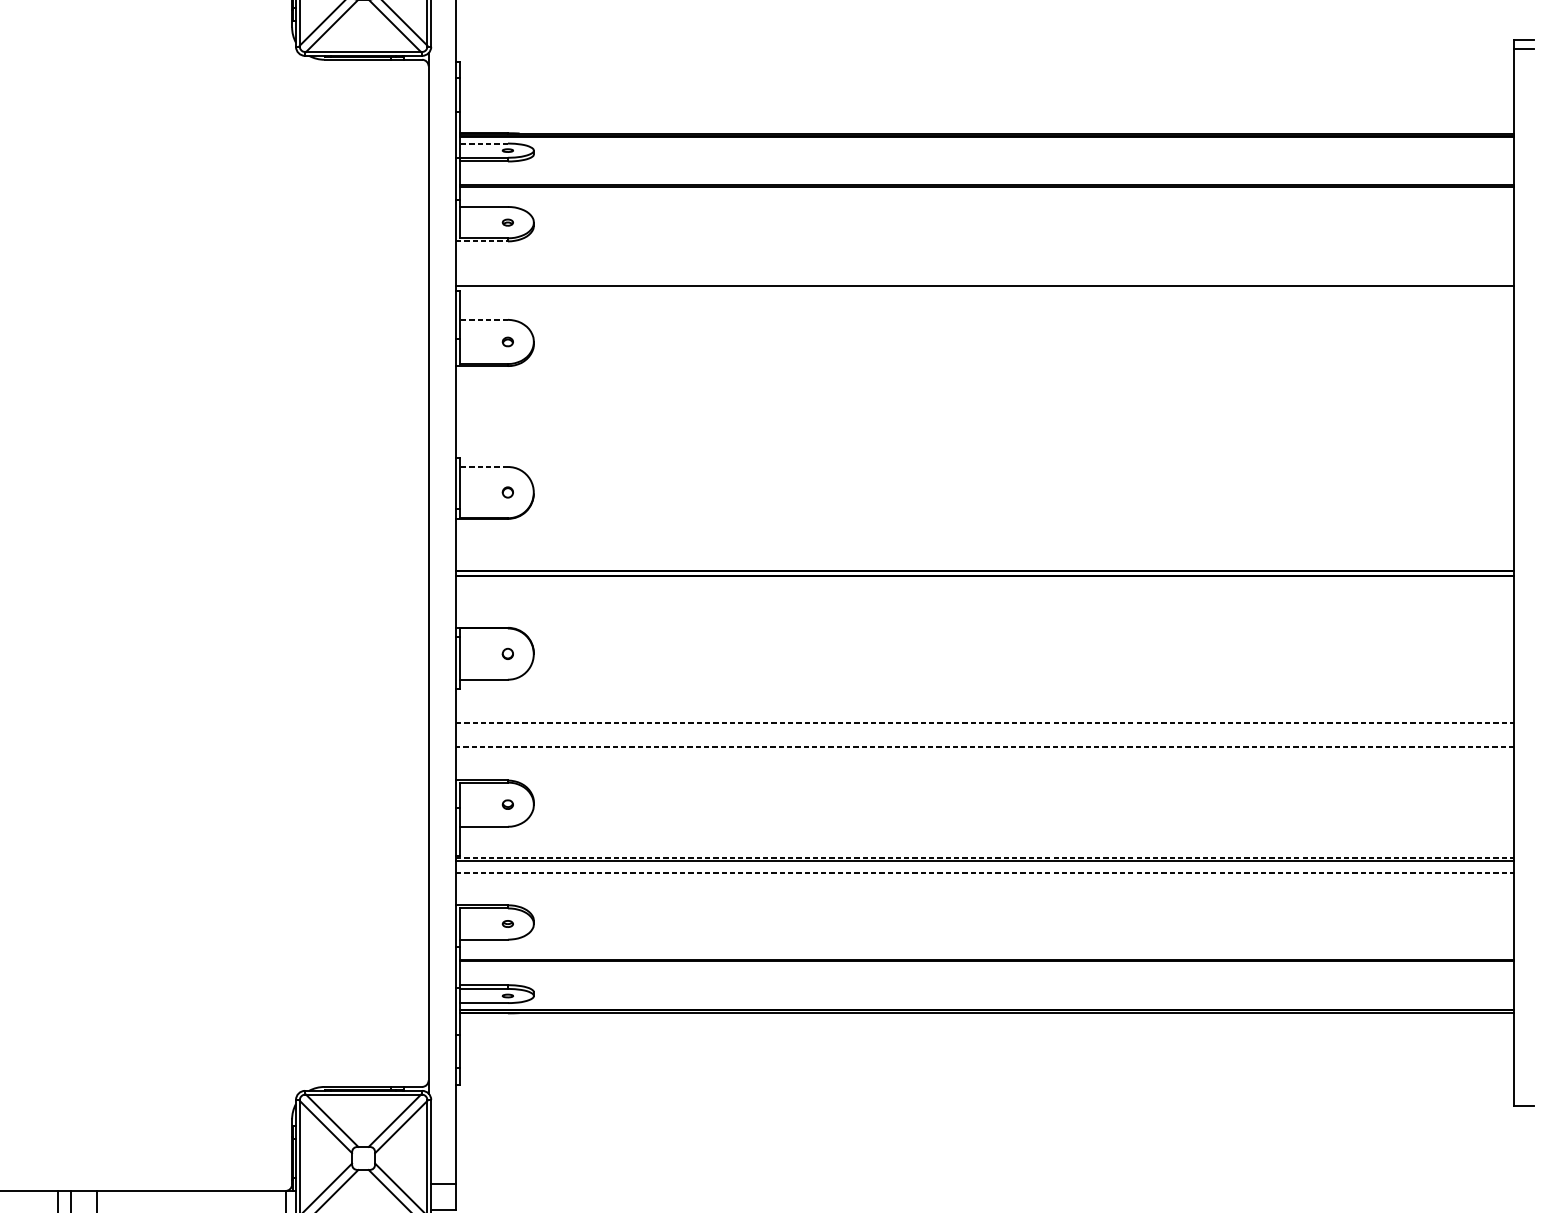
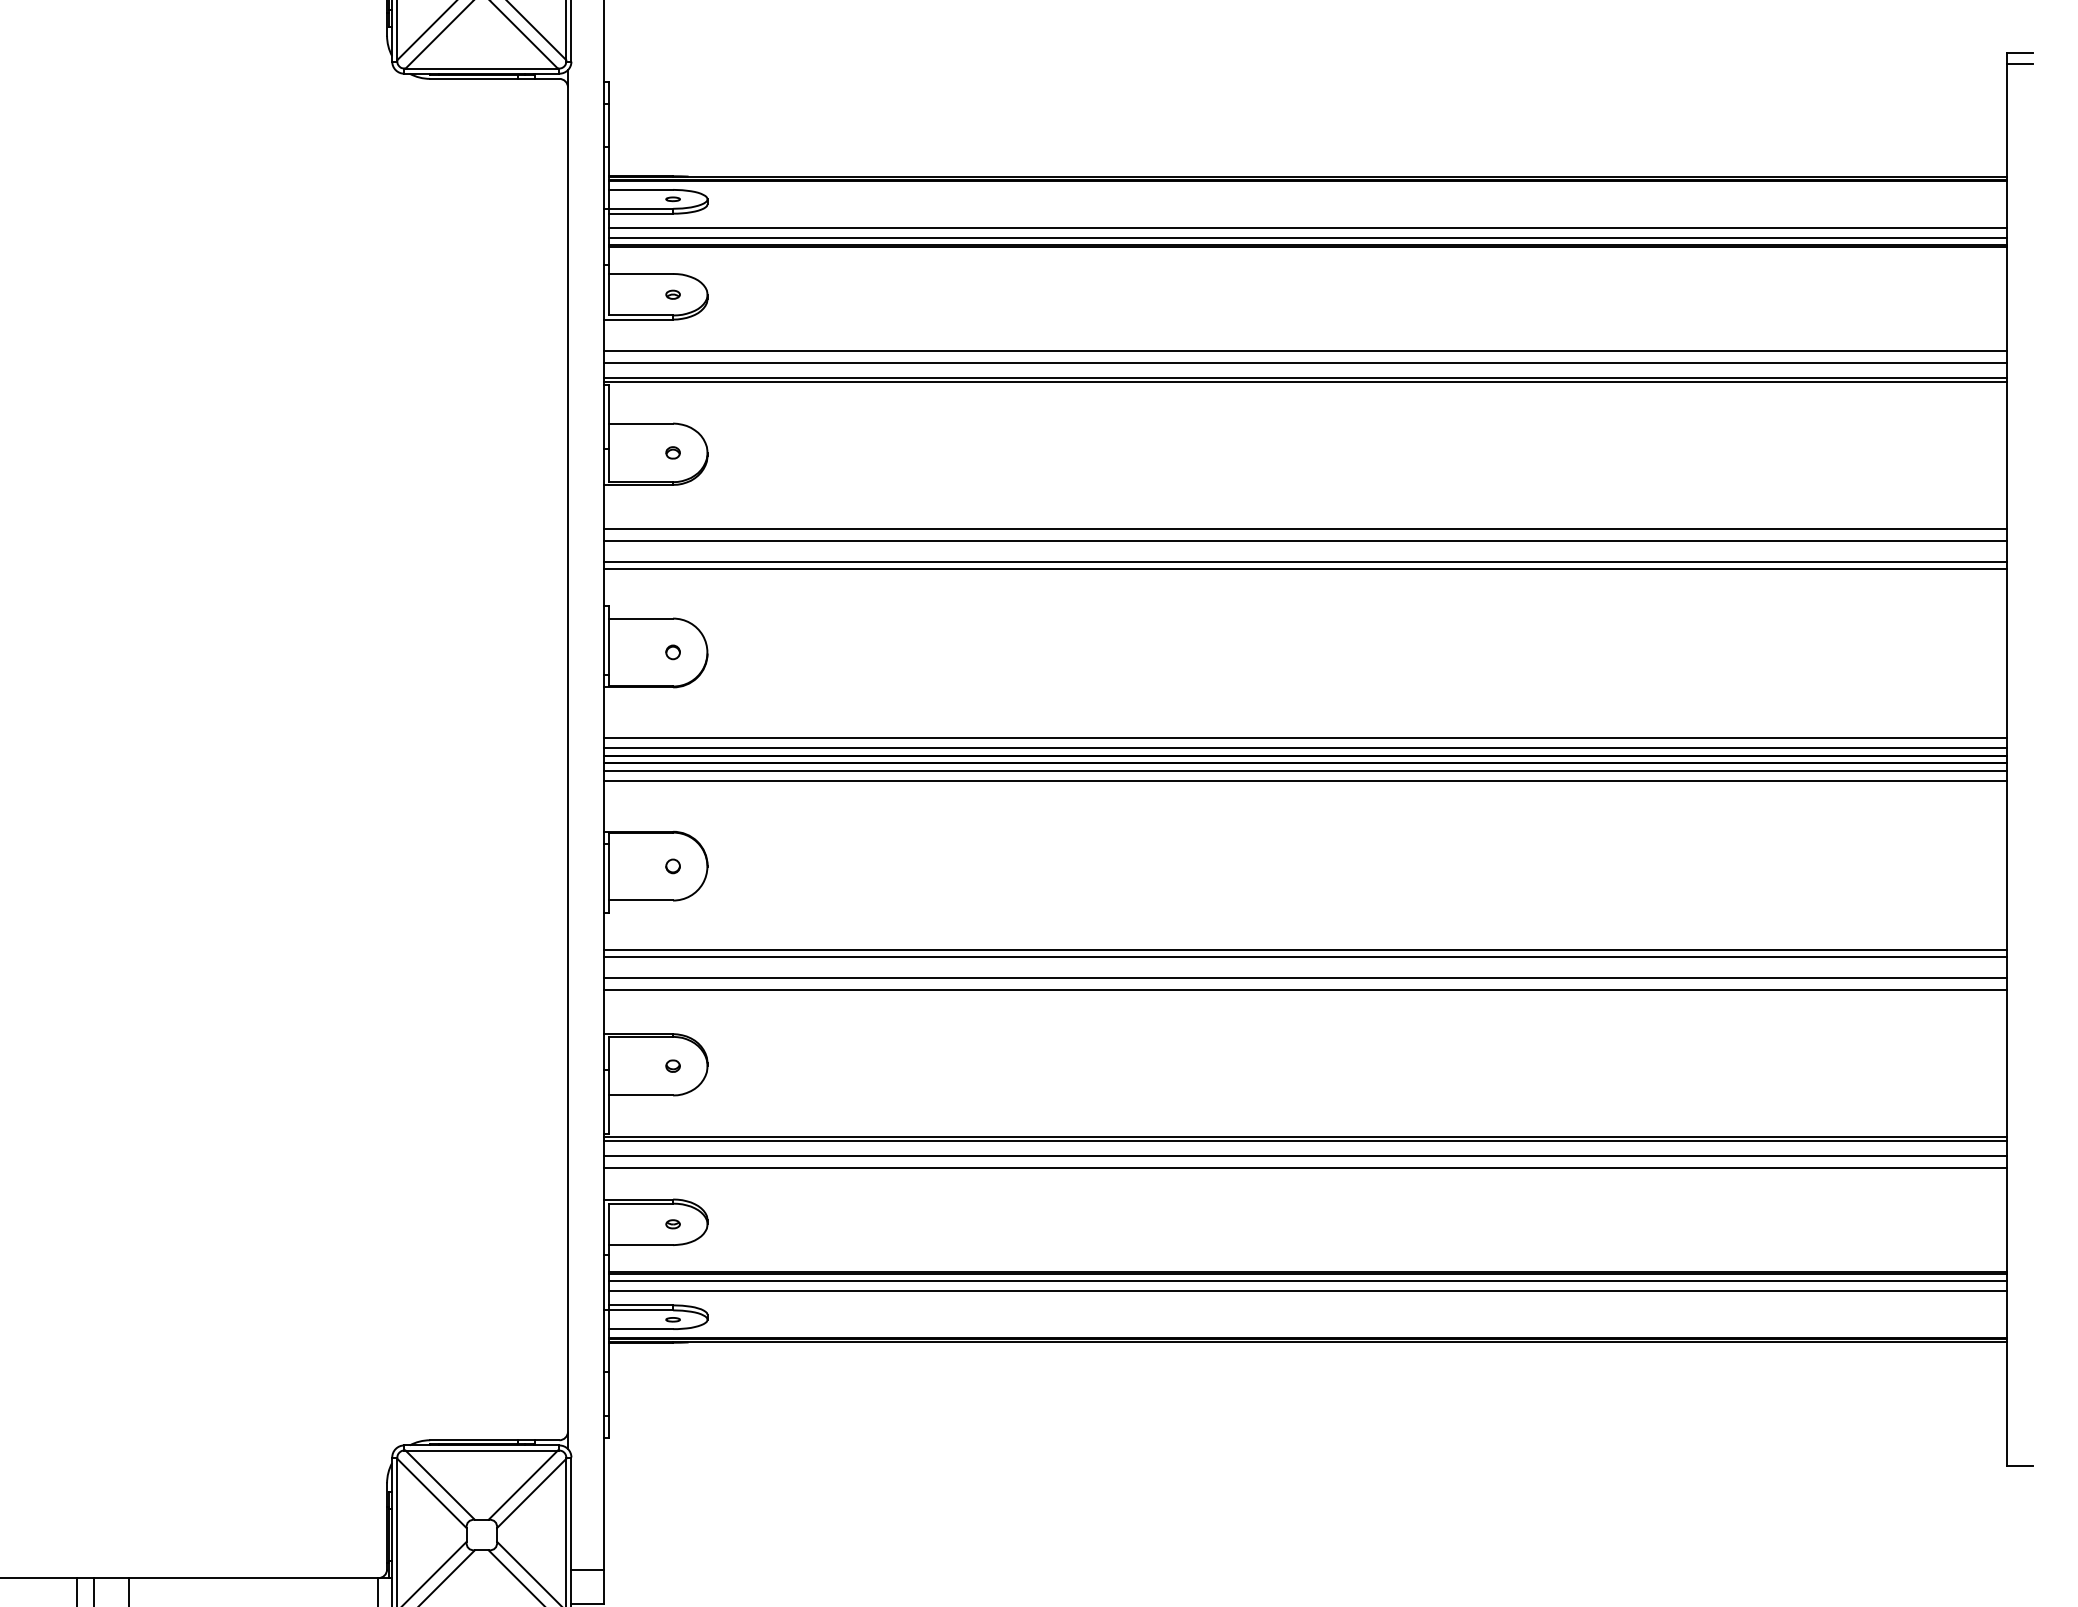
line: (484, 143) -> (641, 189), dashed -> solid
line: (986, 171) -> (1307, 227), added
line: (986, 180) -> (1307, 238), added
line: (482, 241) -> (639, 319), dashed -> solid
line: (985, 264) -> (1305, 350), added
line: (985, 273) -> (1305, 362), added
line: (985, 288) -> (1305, 382), added
line: (484, 319) -> (641, 423), dashed -> solid
line: (985, 399) -> (1305, 528), added
line: (985, 408) -> (1305, 540), added
line: (985, 423) -> (1305, 561), added
line: (985, 429) -> (1305, 568), added
line: (484, 466) -> (641, 618), dashed -> solid
line: (985, 557) -> (1305, 738), added
line: (985, 565) -> (1305, 748), added
line: (985, 581) -> (1305, 770), added
line: (985, 589) -> (1305, 780), added
line: (985, 717) -> (1305, 950), added
line: (985, 722) -> (1306, 957), dashed -> solid
line: (985, 738) -> (1305, 978), added
line: (985, 747) -> (1305, 990), dashed -> solid
line: (985, 857) -> (1306, 1136), dashed -> solid
line: (985, 872) -> (1306, 1156), dashed -> solid
line: (985, 881) -> (1305, 1168), added
line: (986, 966) -> (1307, 1280), added
line: (986, 974) -> (1307, 1291), added

